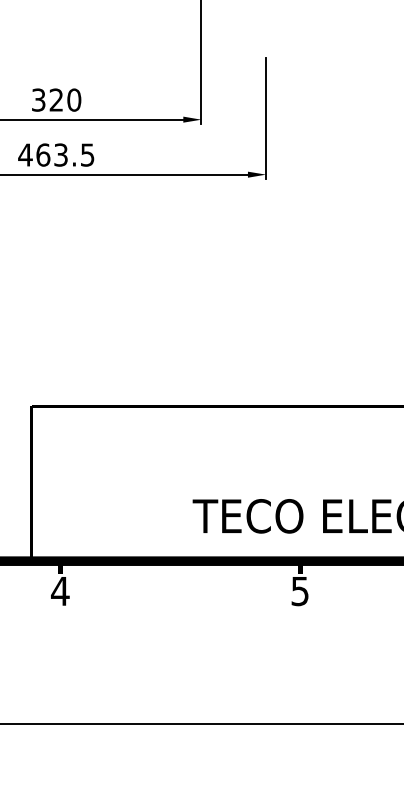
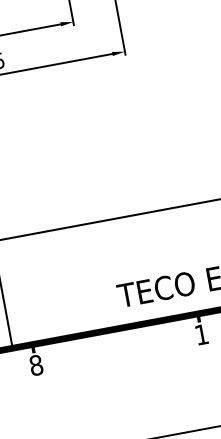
text: (60, 591) -> (36, 365), 4 -> 8
text: (299, 591) -> (201, 334), 5 -> 1

